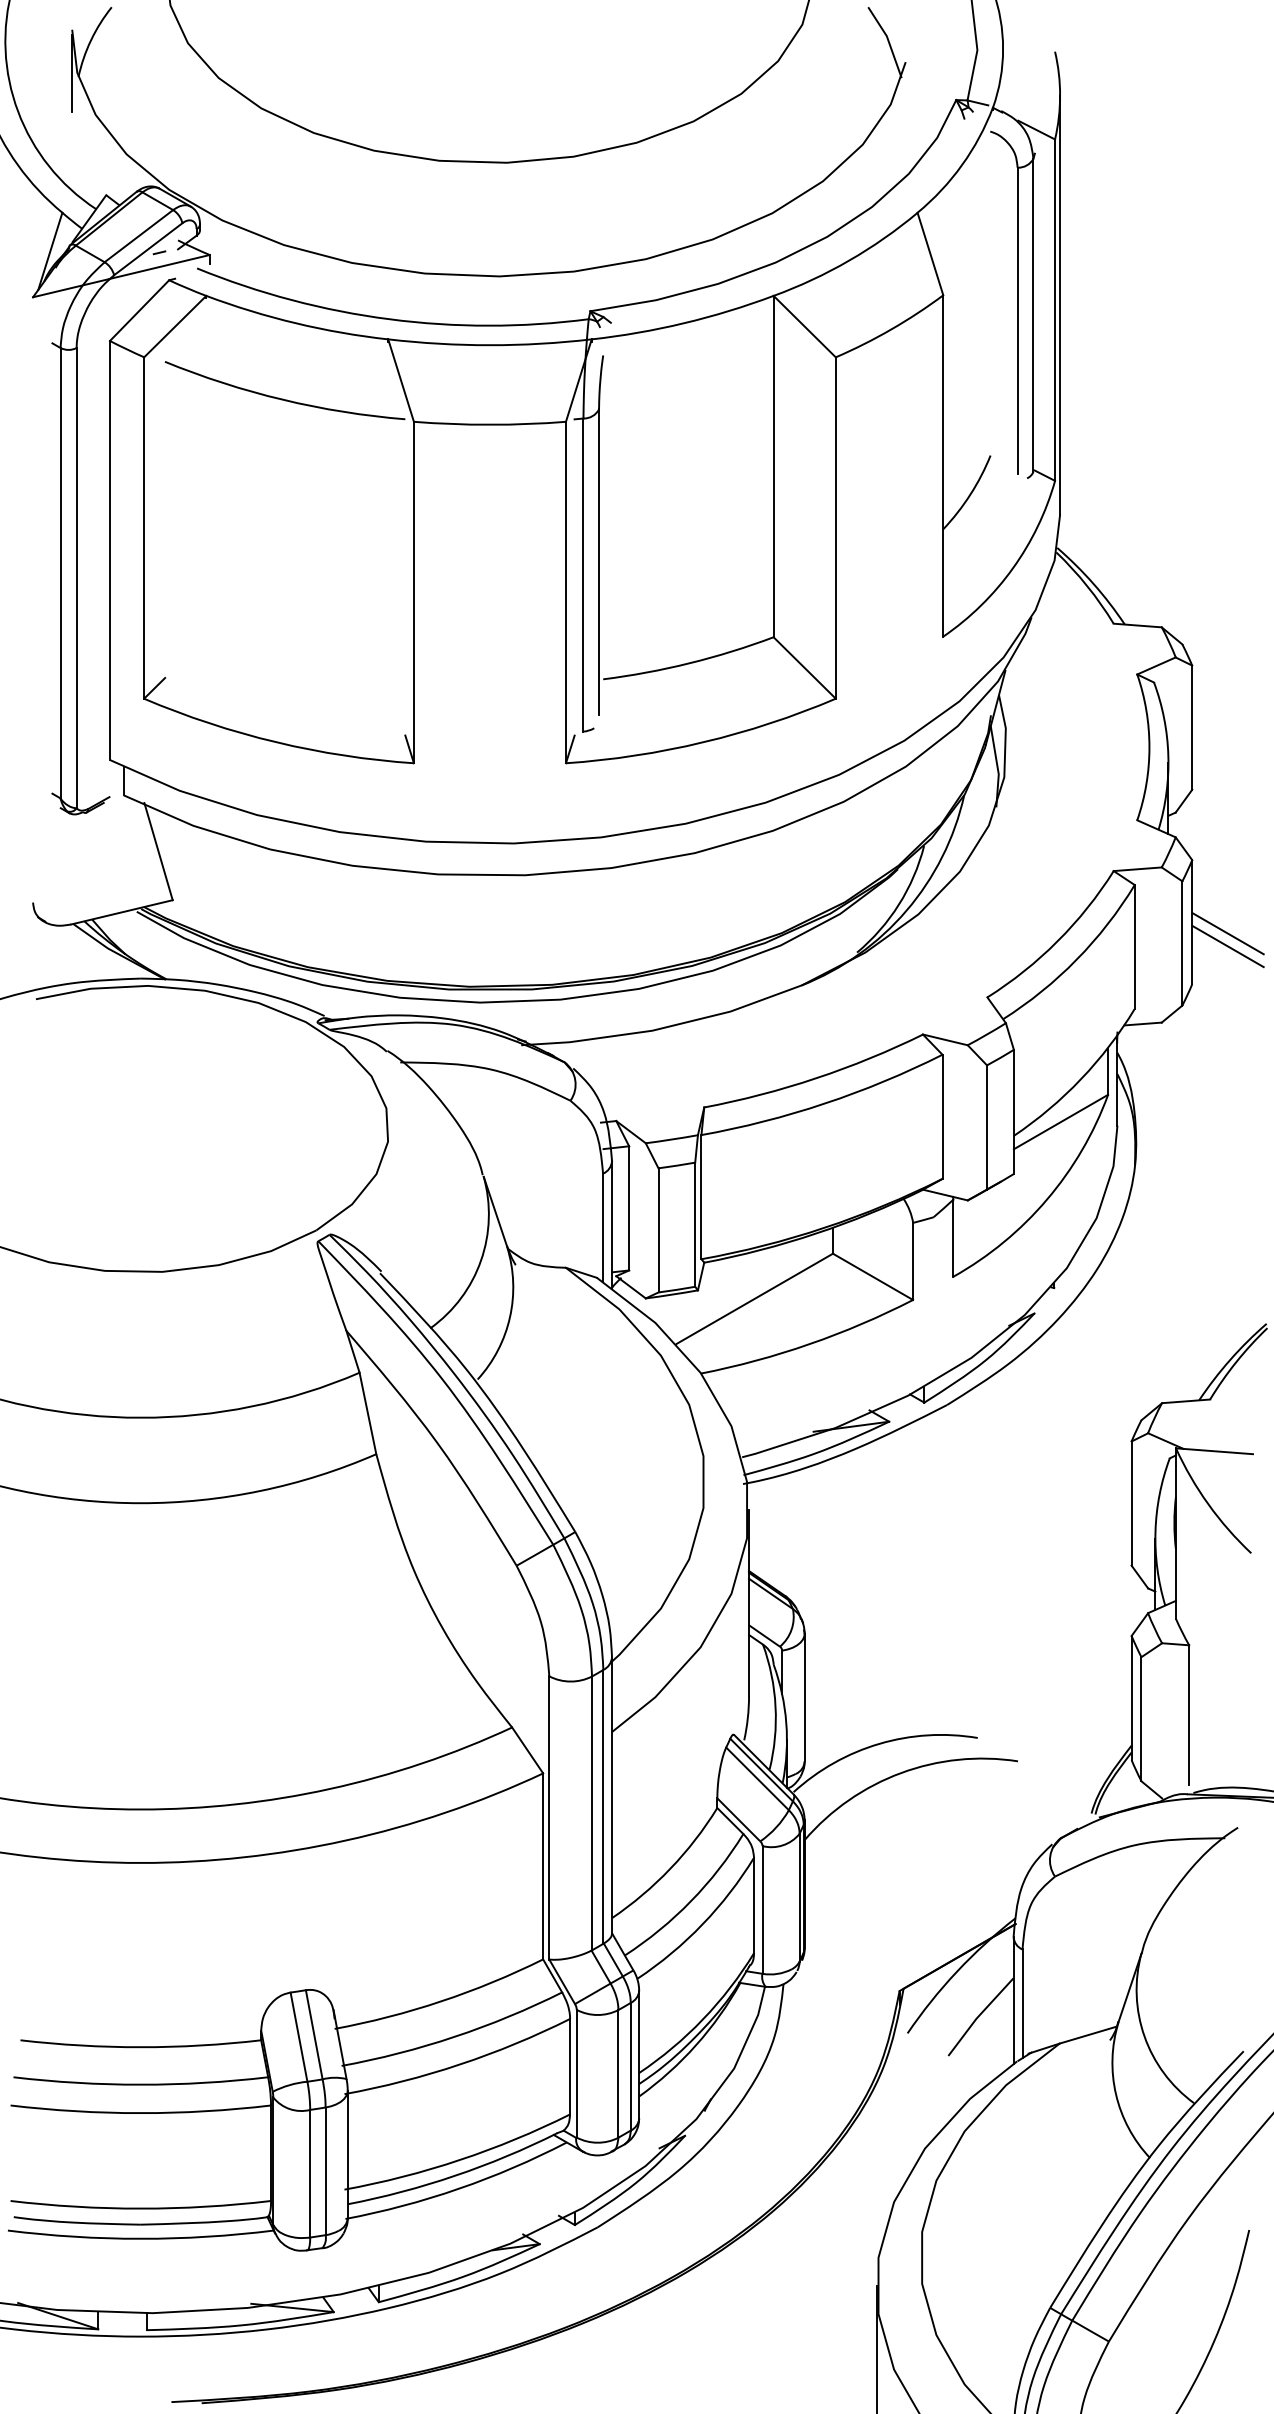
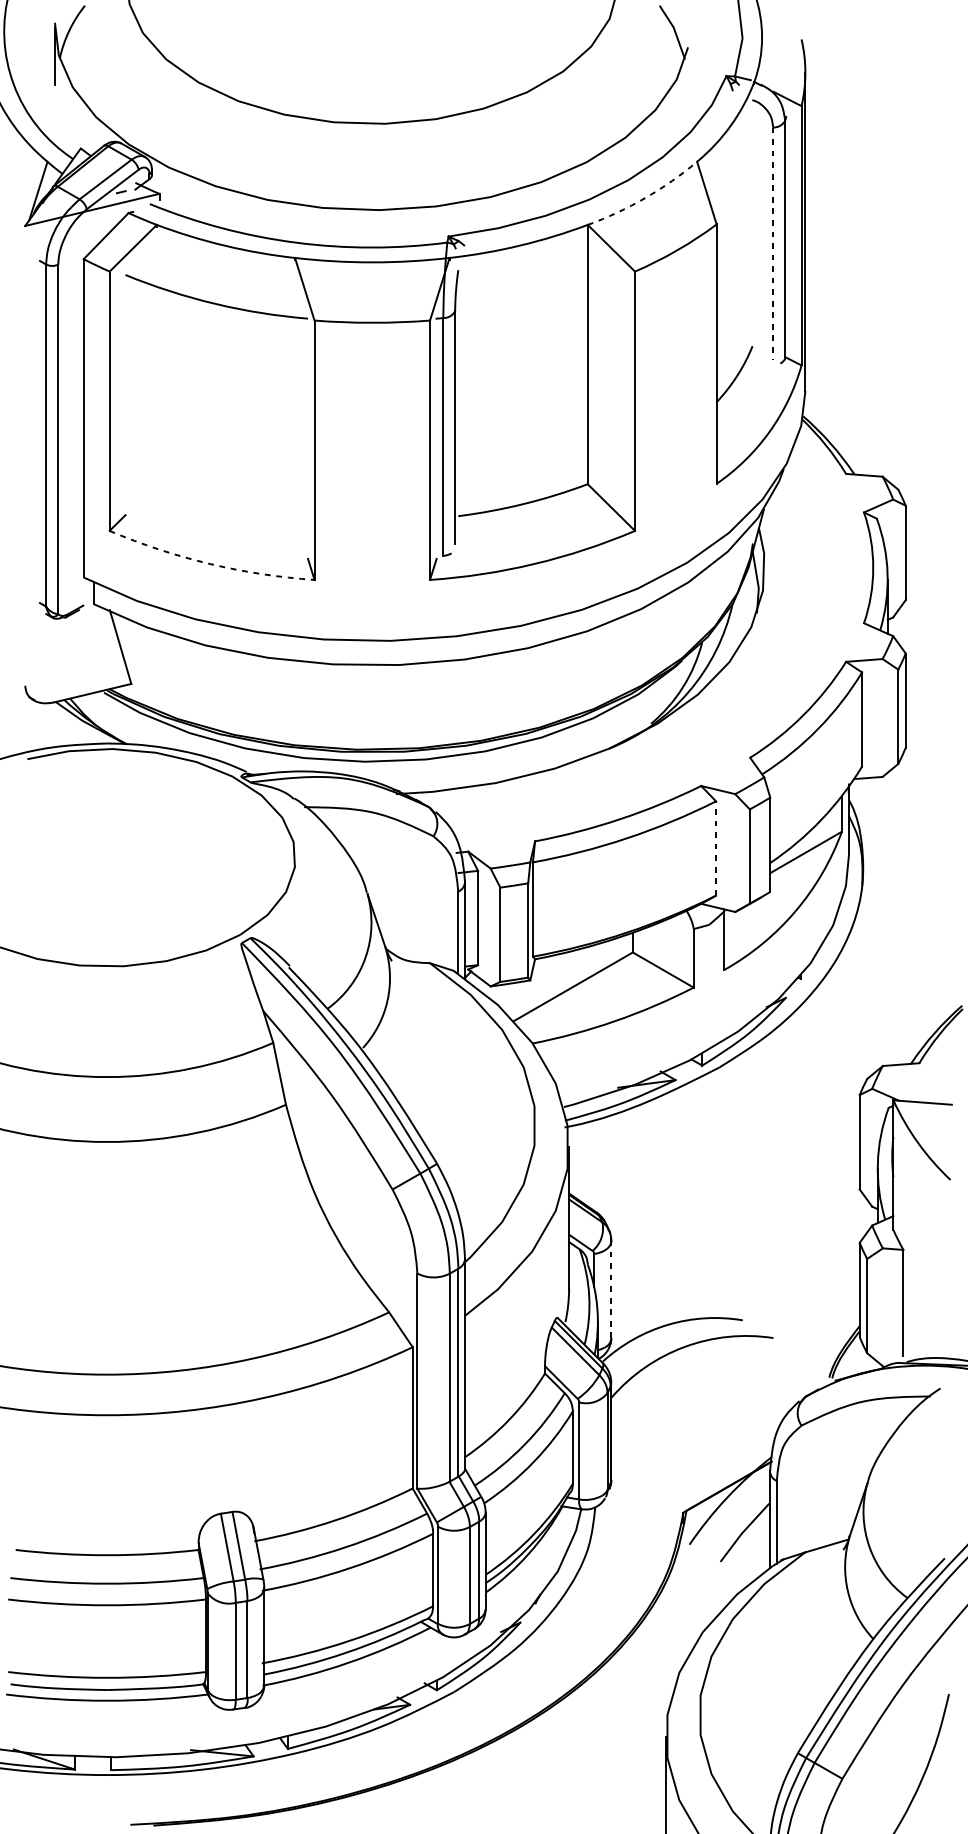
arc: (849, 260) -> (645, 198), solid -> dashed
line: (1017, 321) -> (773, 244), solid -> dashed
arc: (276, 742) -> (210, 564), solid -> dashed
line: (1227, 933) -> (932, 709), removed
line: (1227, 946) -> (932, 719), removed
line: (942, 1116) -> (716, 848), solid -> dashed
line: (804, 1697) -> (611, 1289), solid -> dashed

